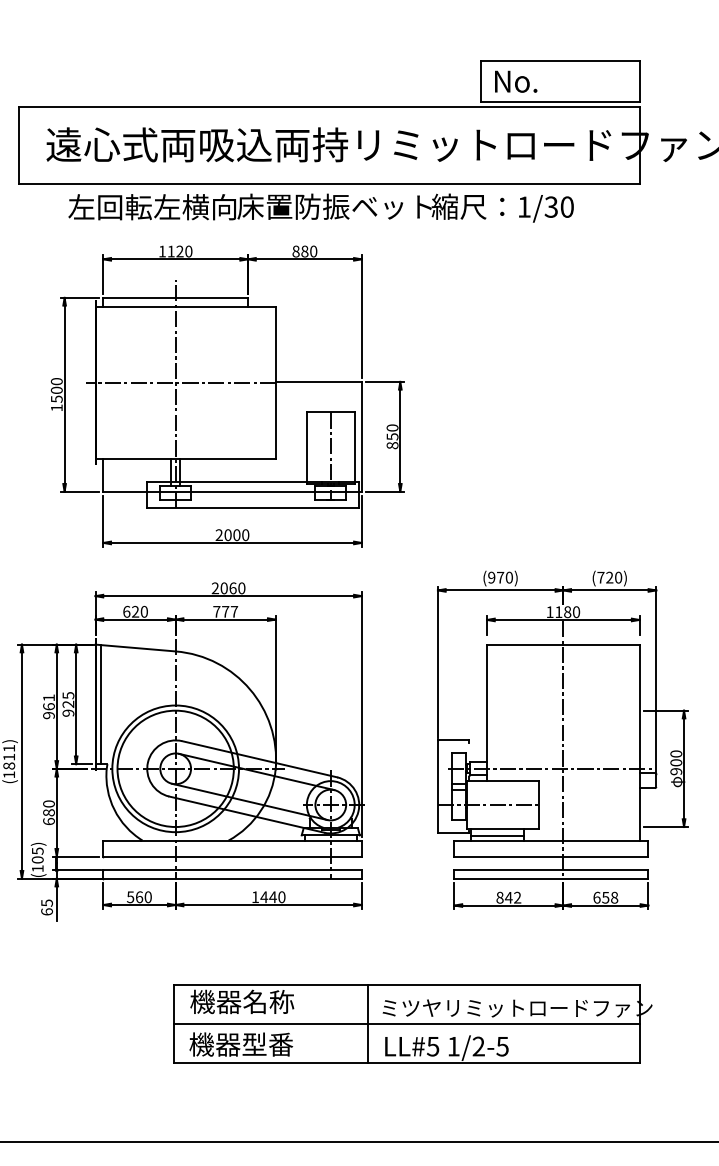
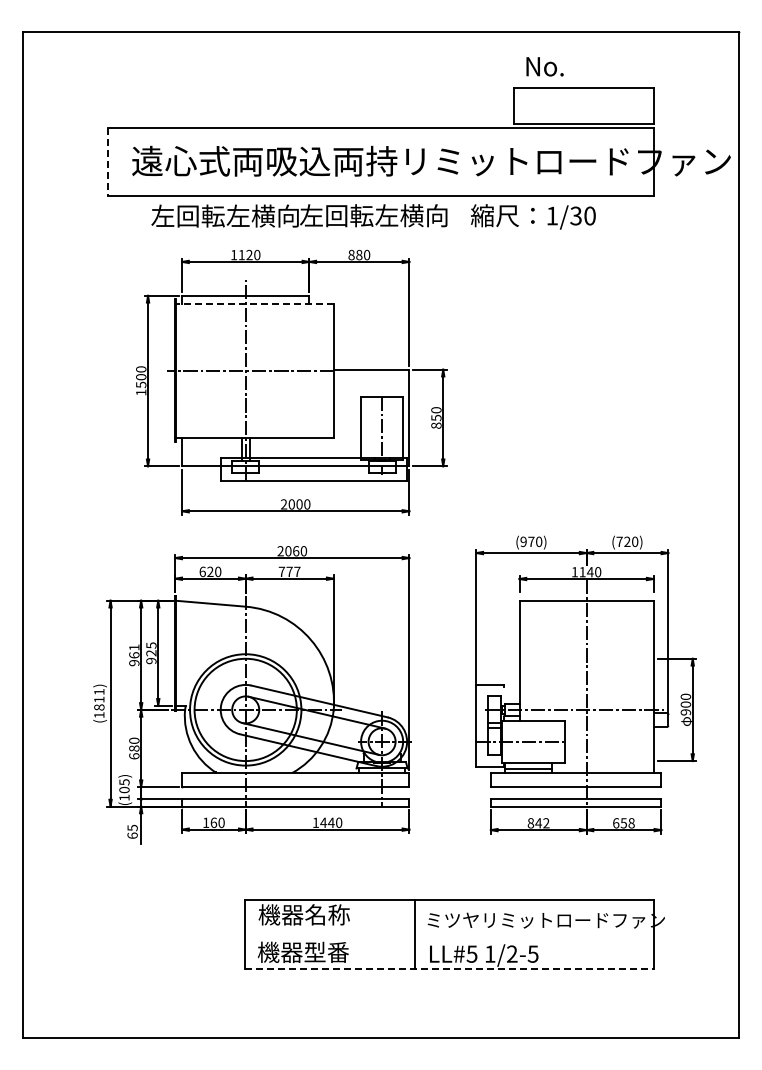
text: (515, 81) -> (544, 66), moved
line: (19, 146) -> (108, 162), solid -> dashed
text: (334, 206) -> (385, 215), 床置防振ベット -> 左回転左横向
line: (185, 306) -> (254, 303), solid -> dashed
text: (567, 612) -> (590, 572), 1180 -> 1140
line: (100, 704) -> (179, 653), removed
text: (129, 896) -> (205, 822), 560 -> 160
line: (406, 1024) -> (448, 934), removed
line: (407, 1062) -> (449, 968), solid -> dashed

